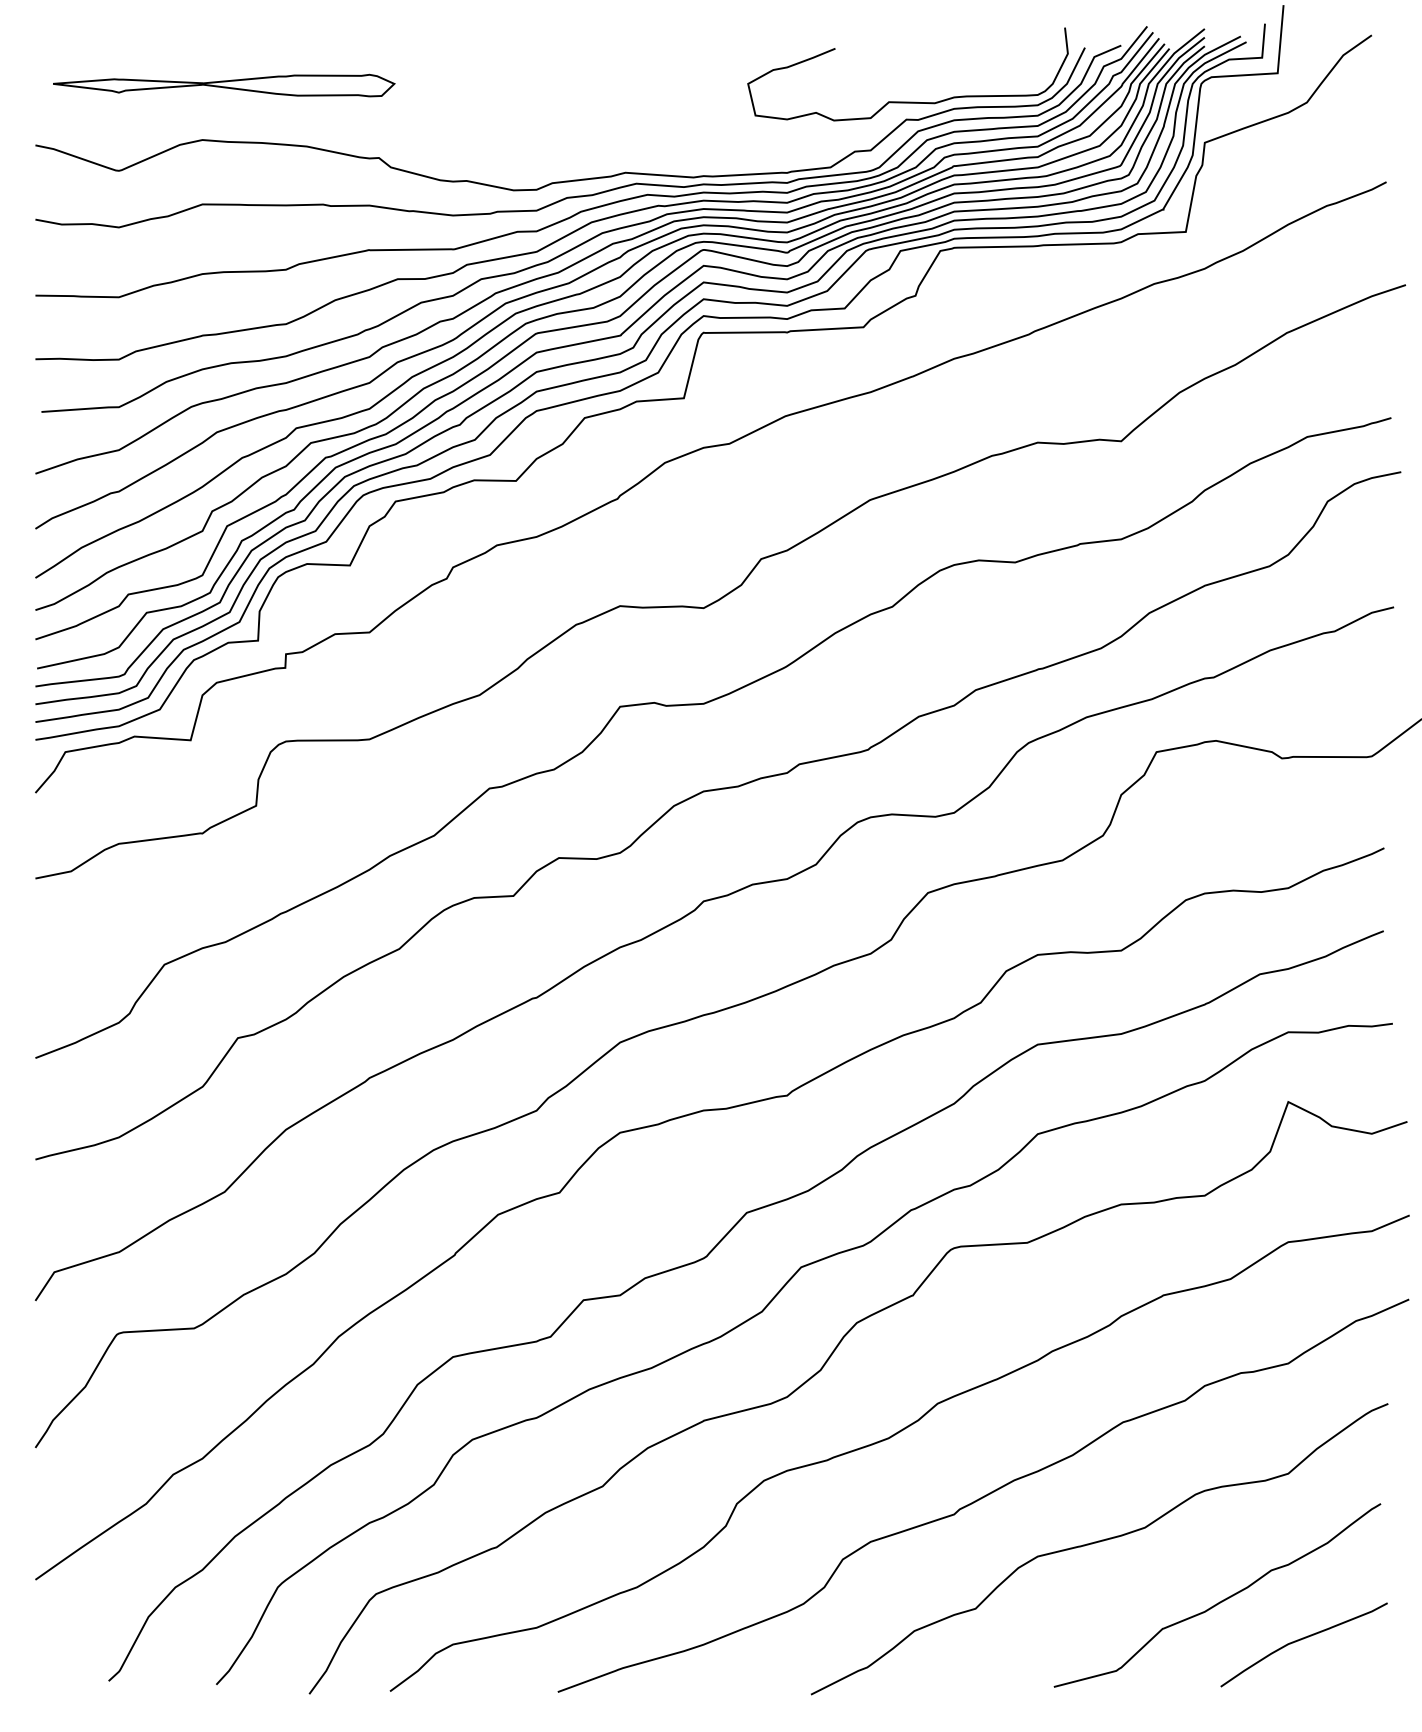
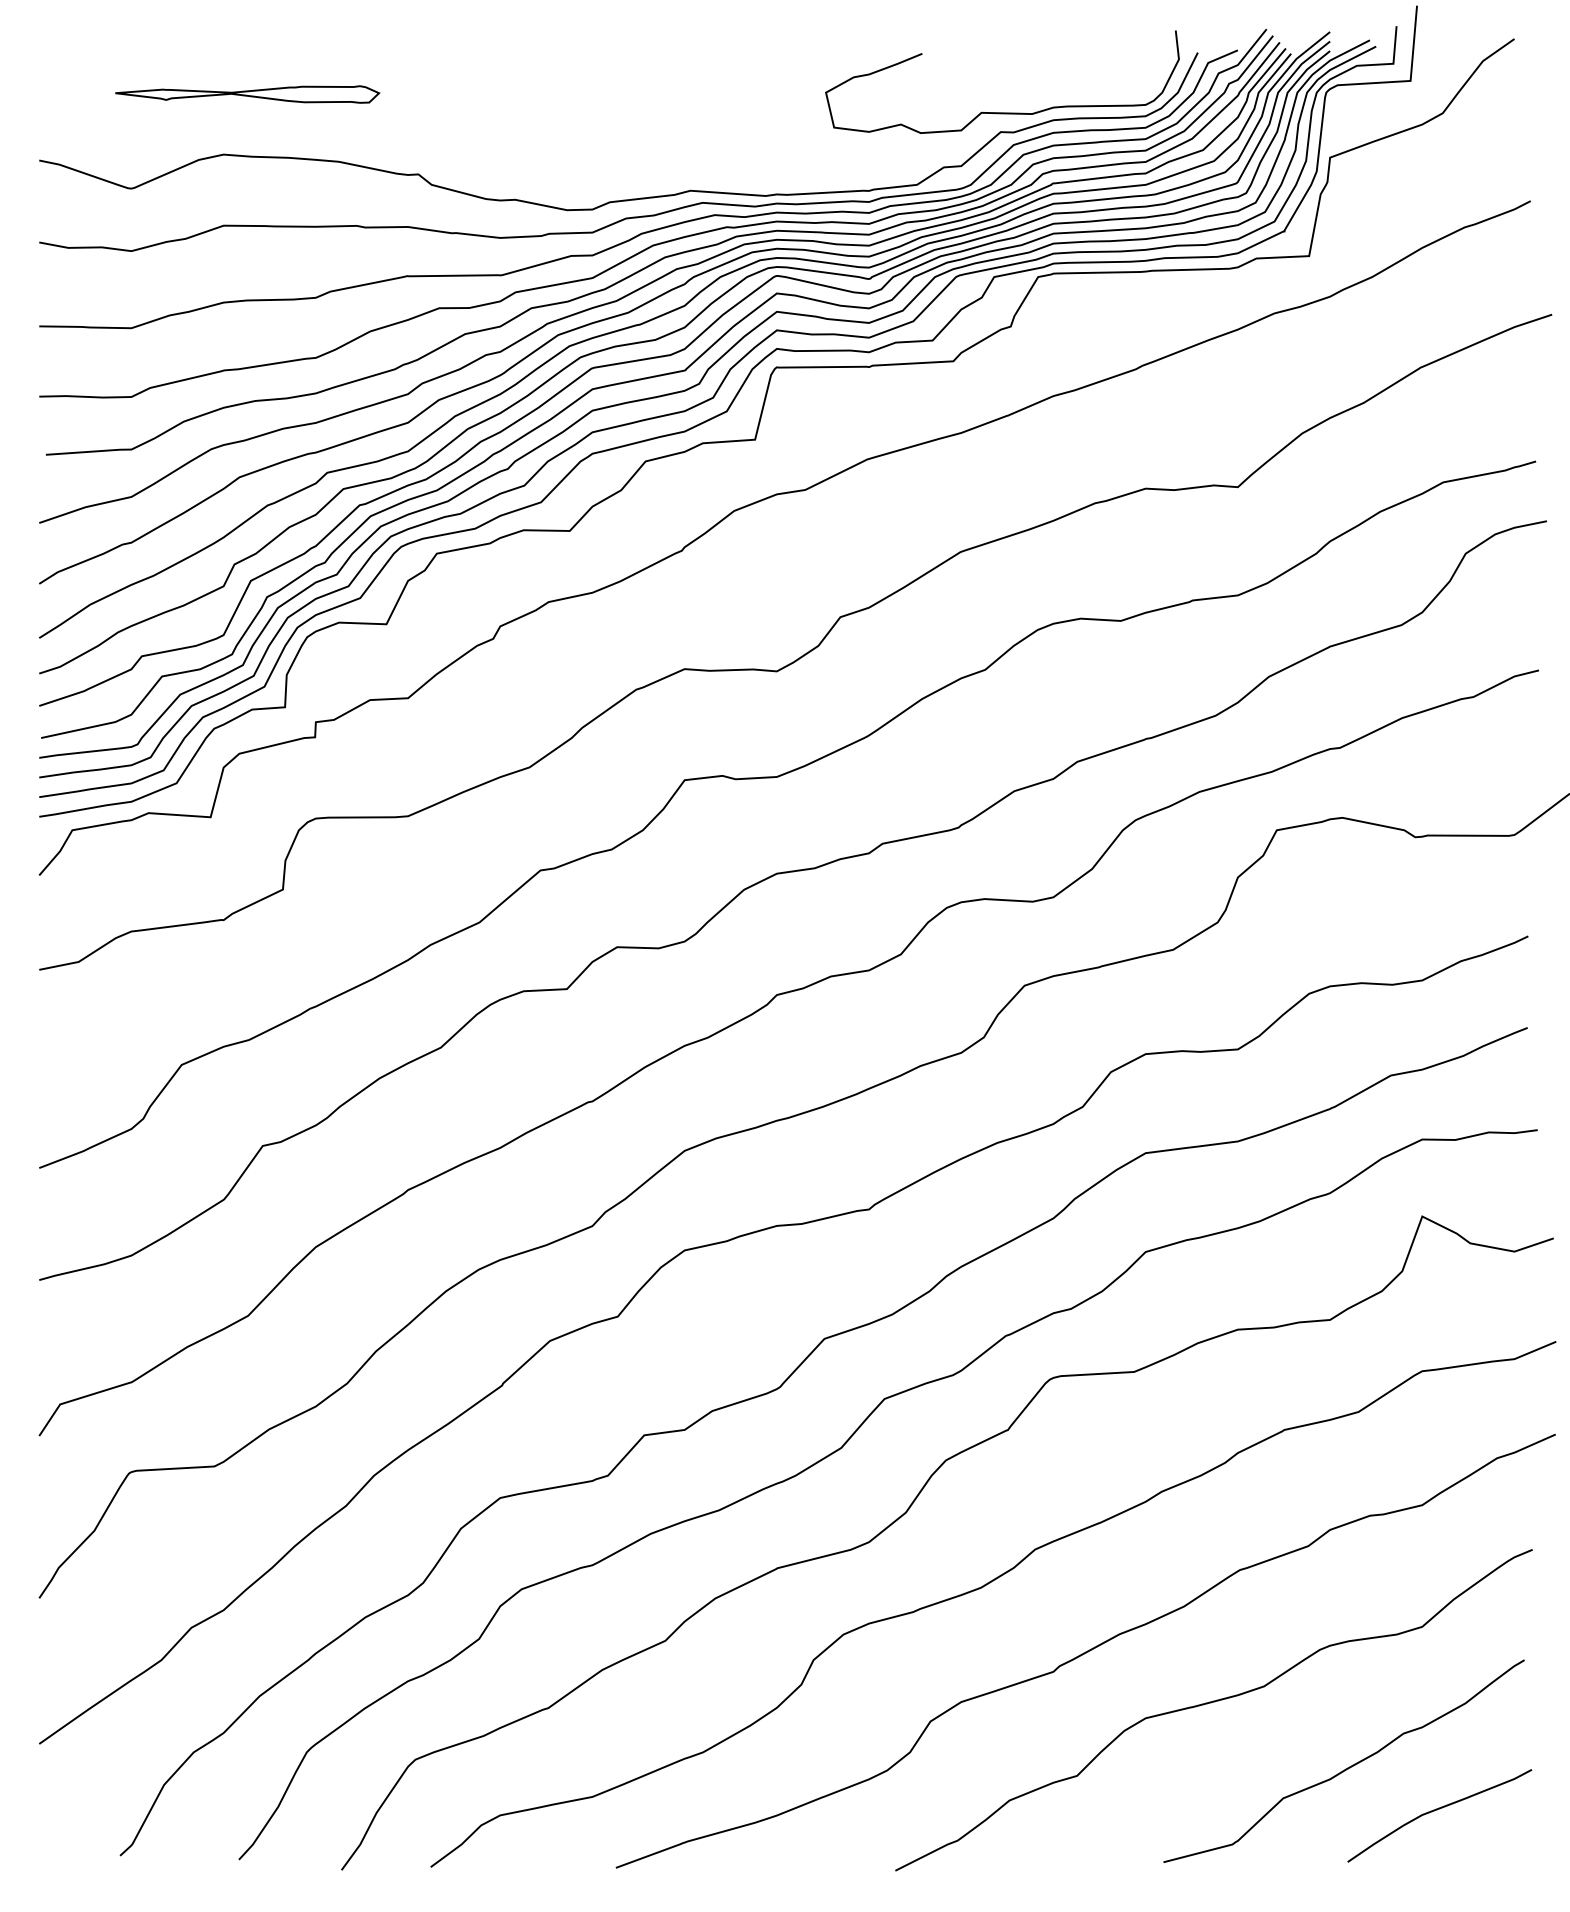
part: (224, 85) -> (247, 94), size x0.7

